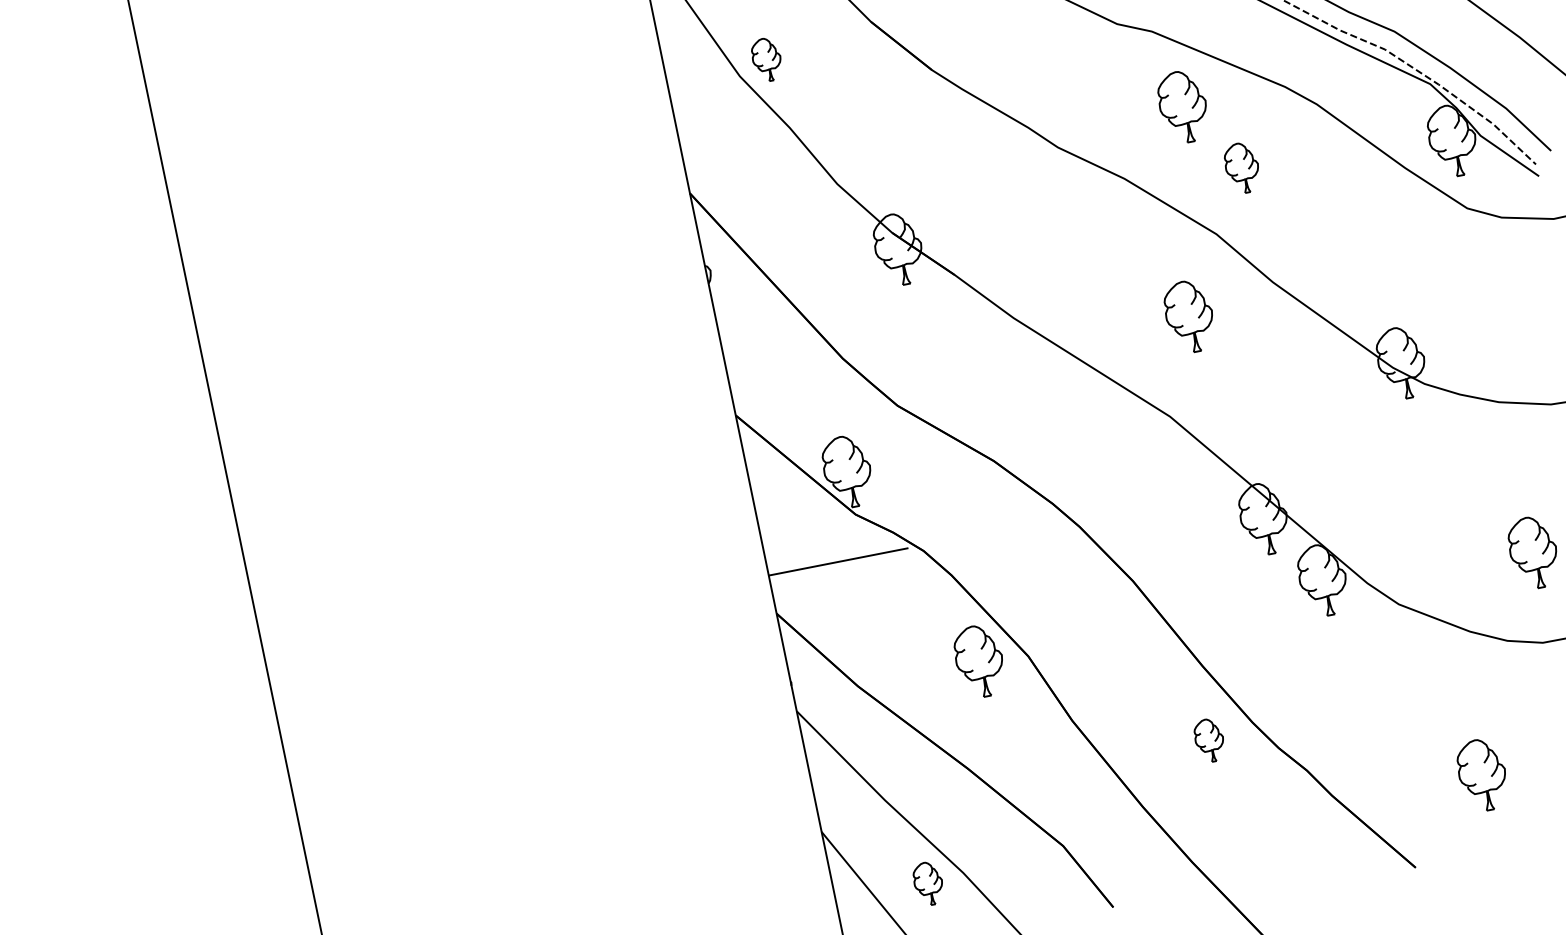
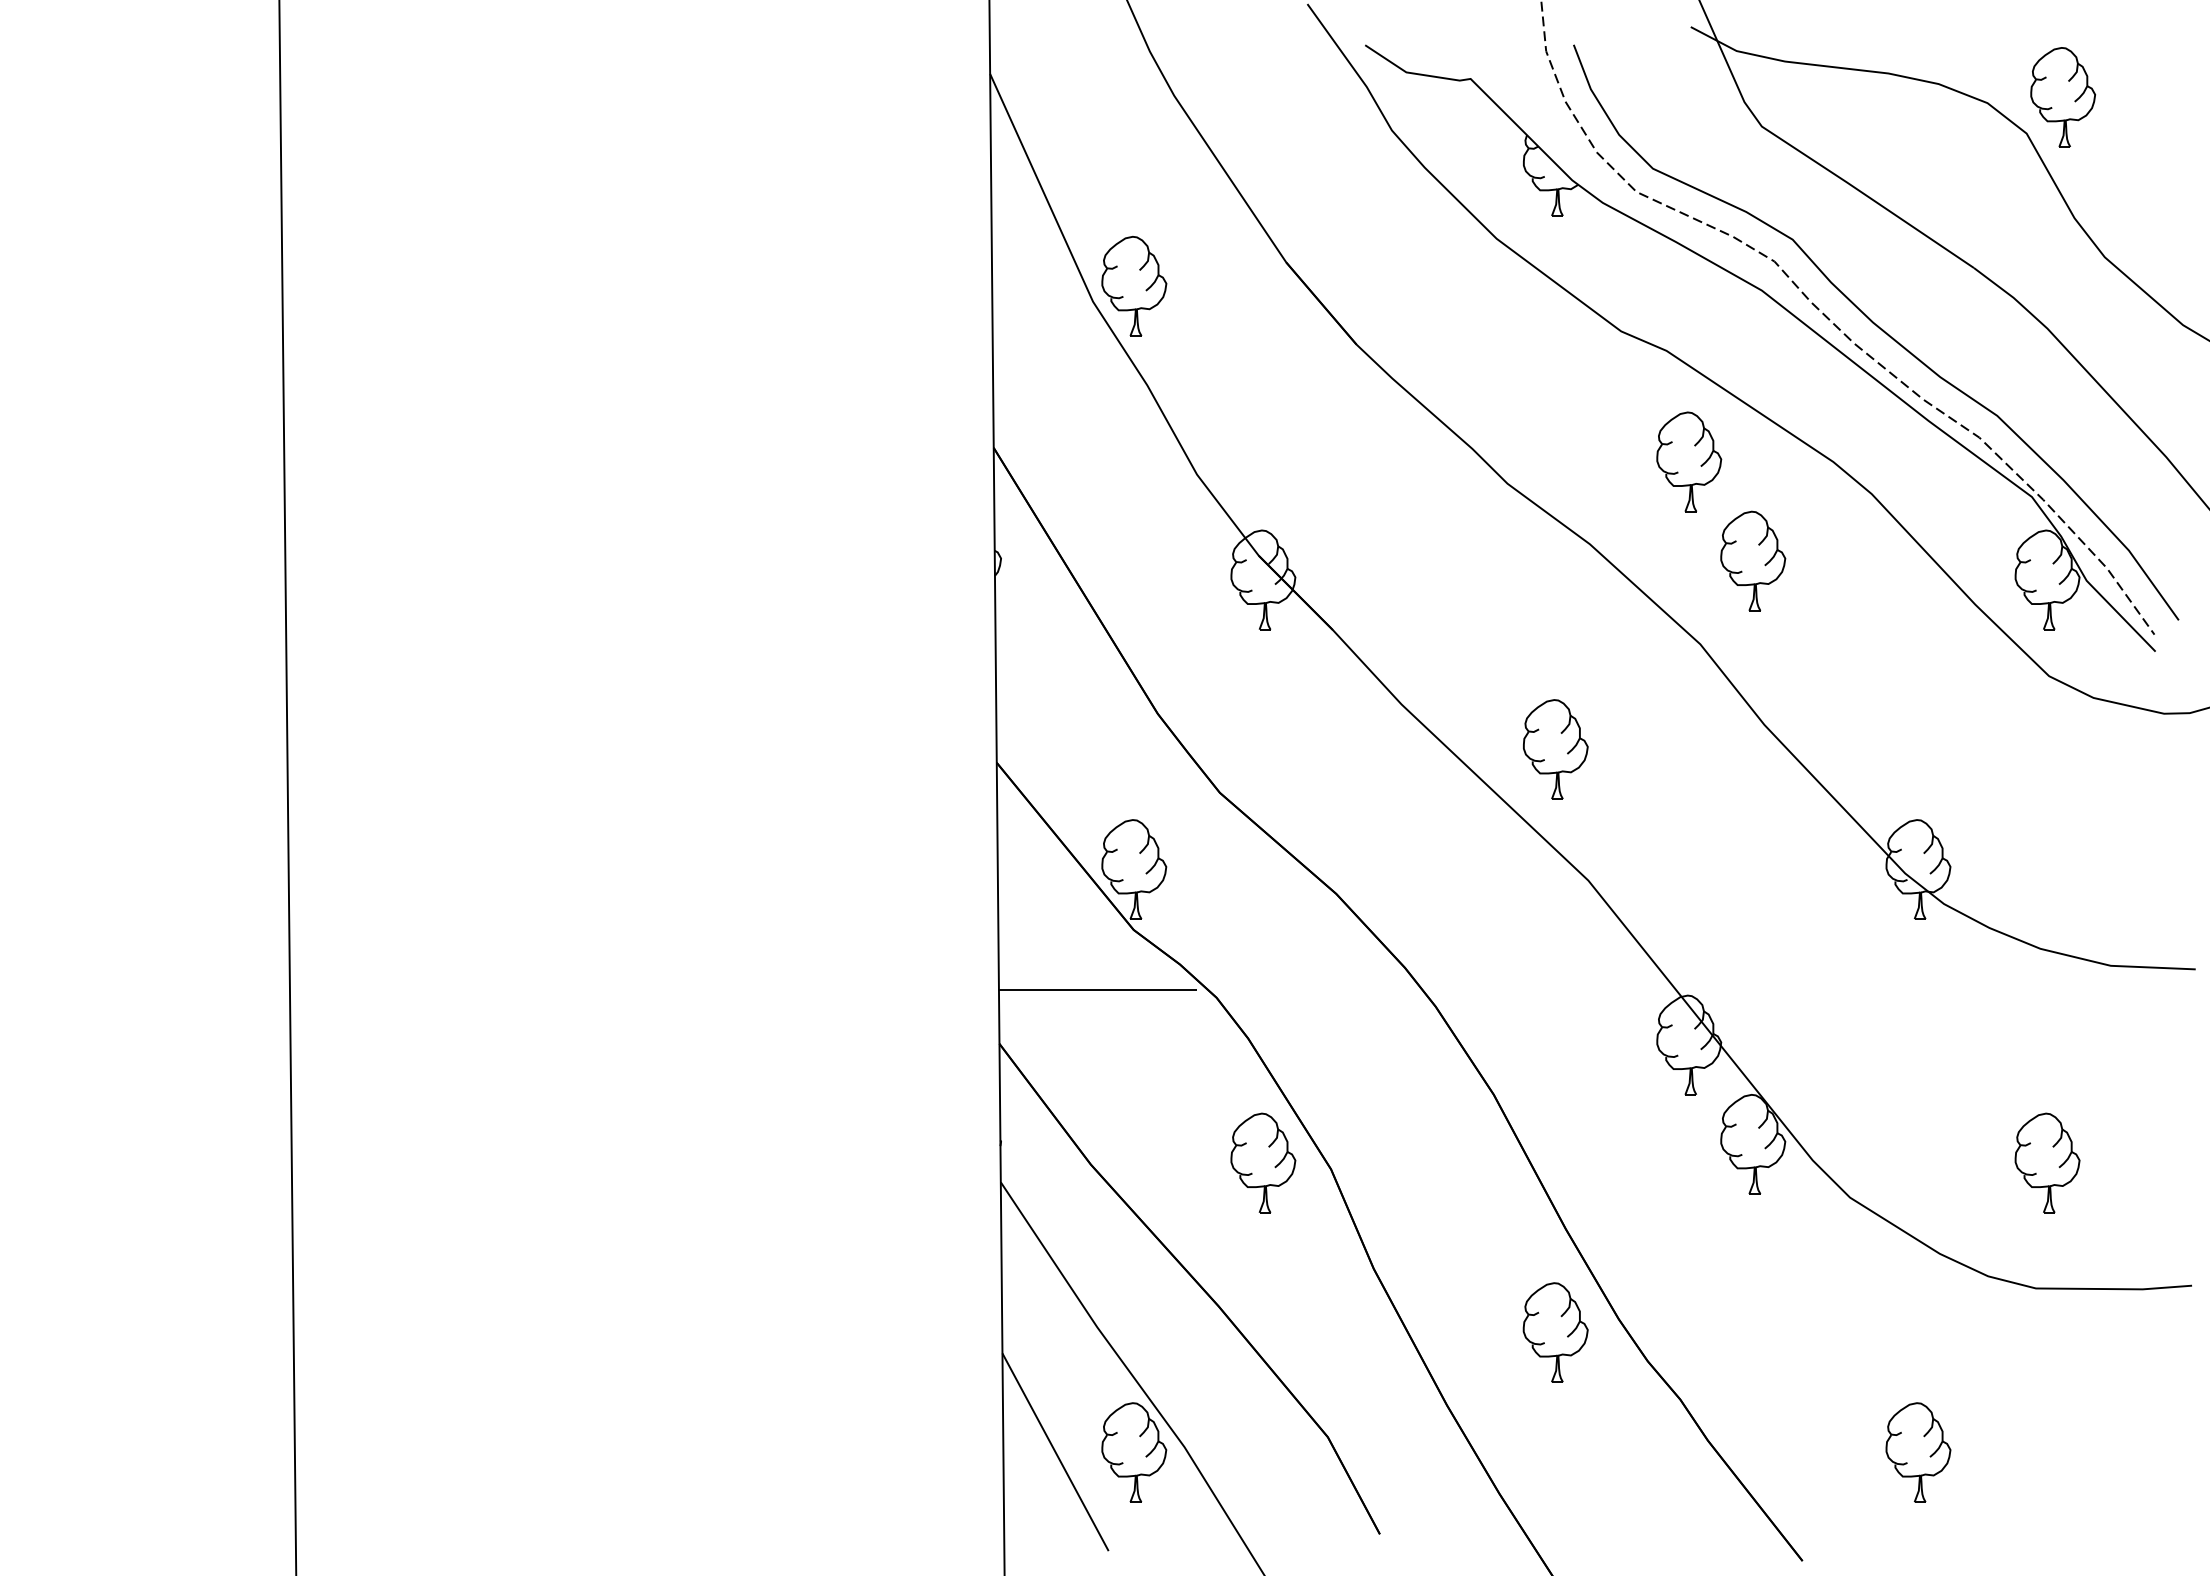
part: (767, 59) -> (1134, 286), size x1.67
part: (1242, 167) -> (1753, 560), size x1.43
part: (1189, 316) -> (1555, 749), moved
part: (1209, 740) -> (1555, 1332), size x1.67
part: (928, 883) -> (1134, 1452), size x1.67

